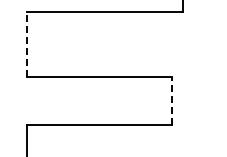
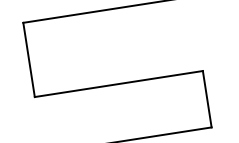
line: (27, 44) -> (29, 59), dashed -> solid
line: (172, 100) -> (207, 98), dashed -> solid

